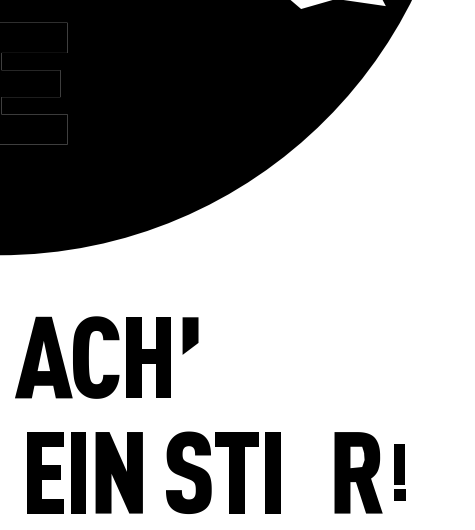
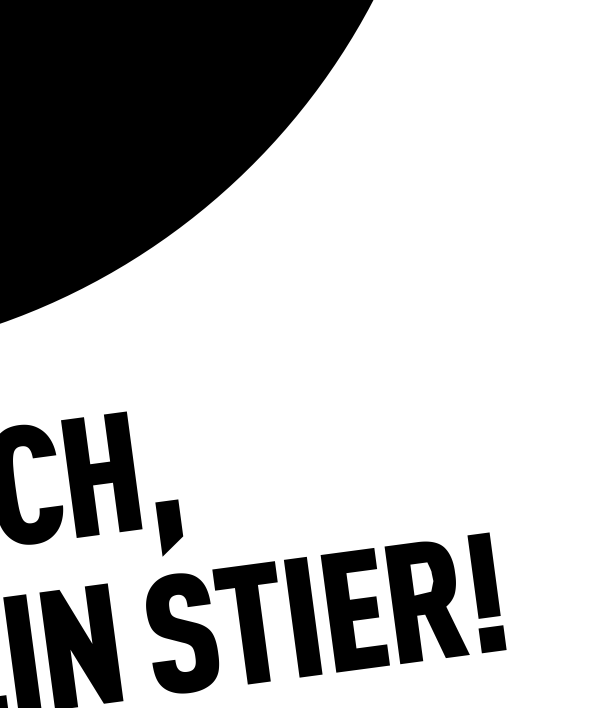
part: (190, 335) -> (170, 527), moved
fill: (308, 472) -> (354, 609), added
part: (399, 472) -> (486, 592), size x1.43

